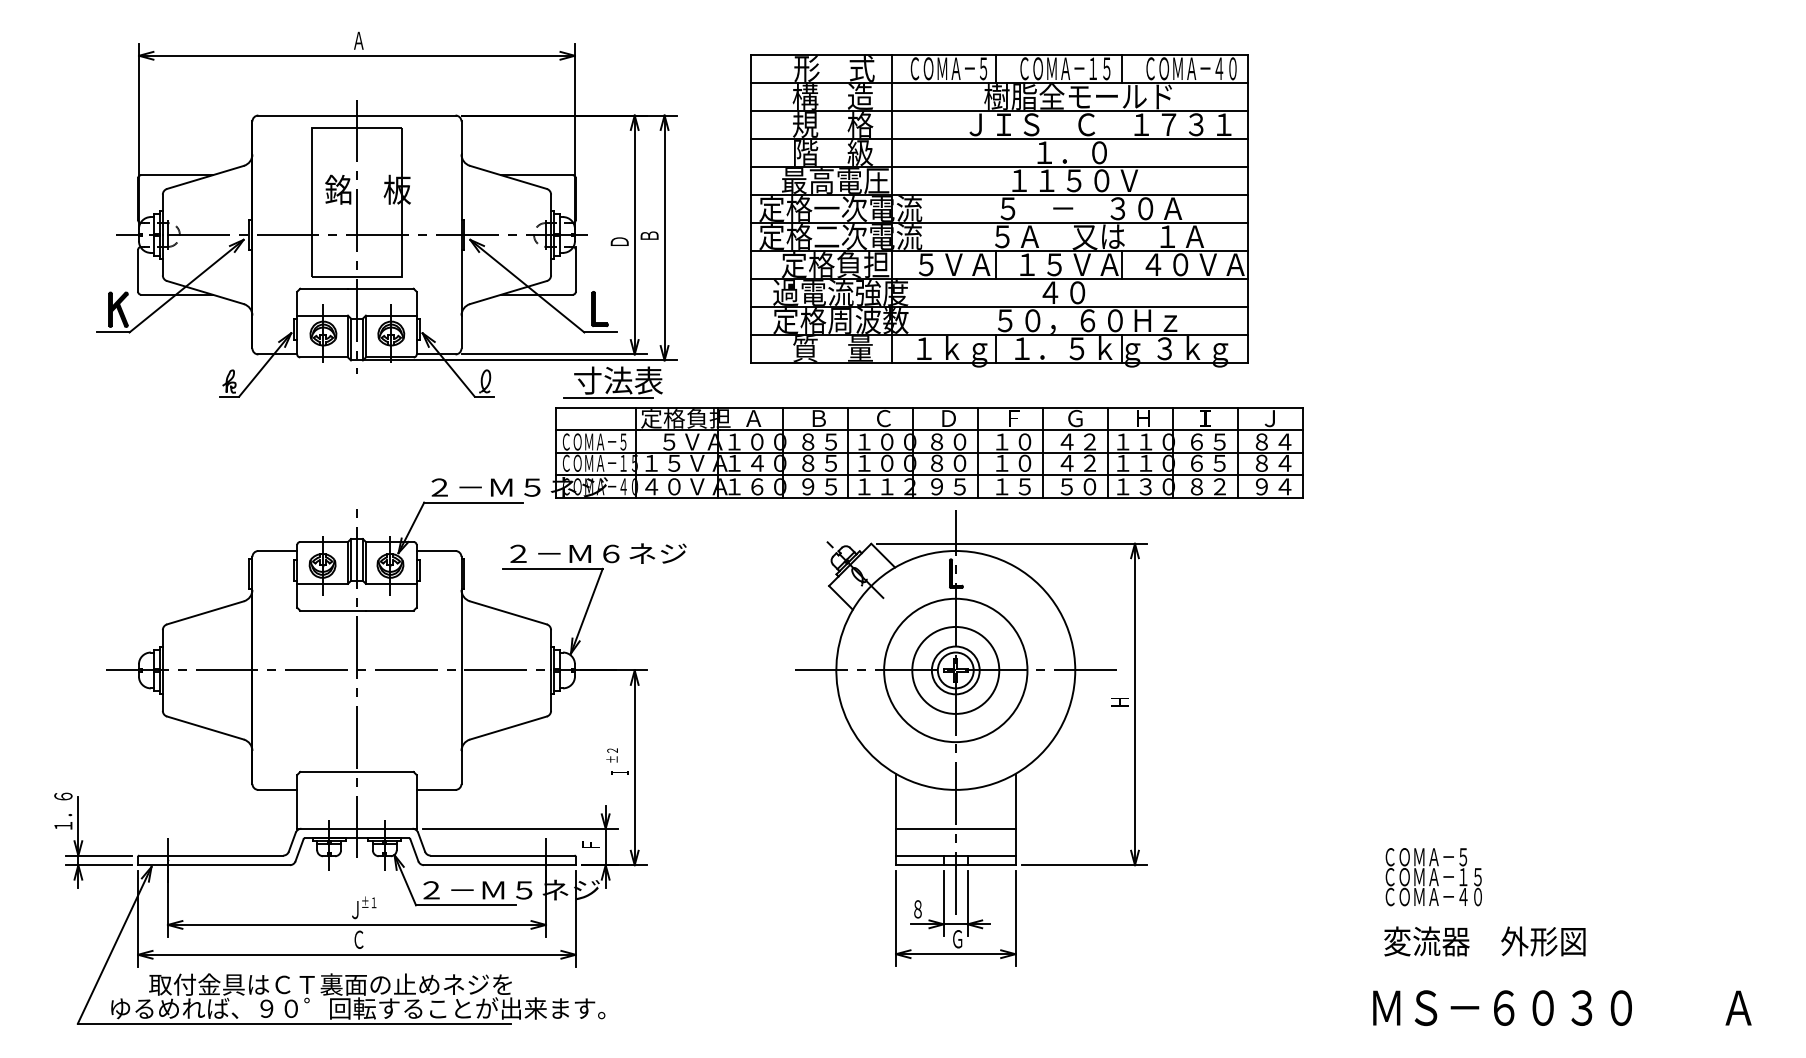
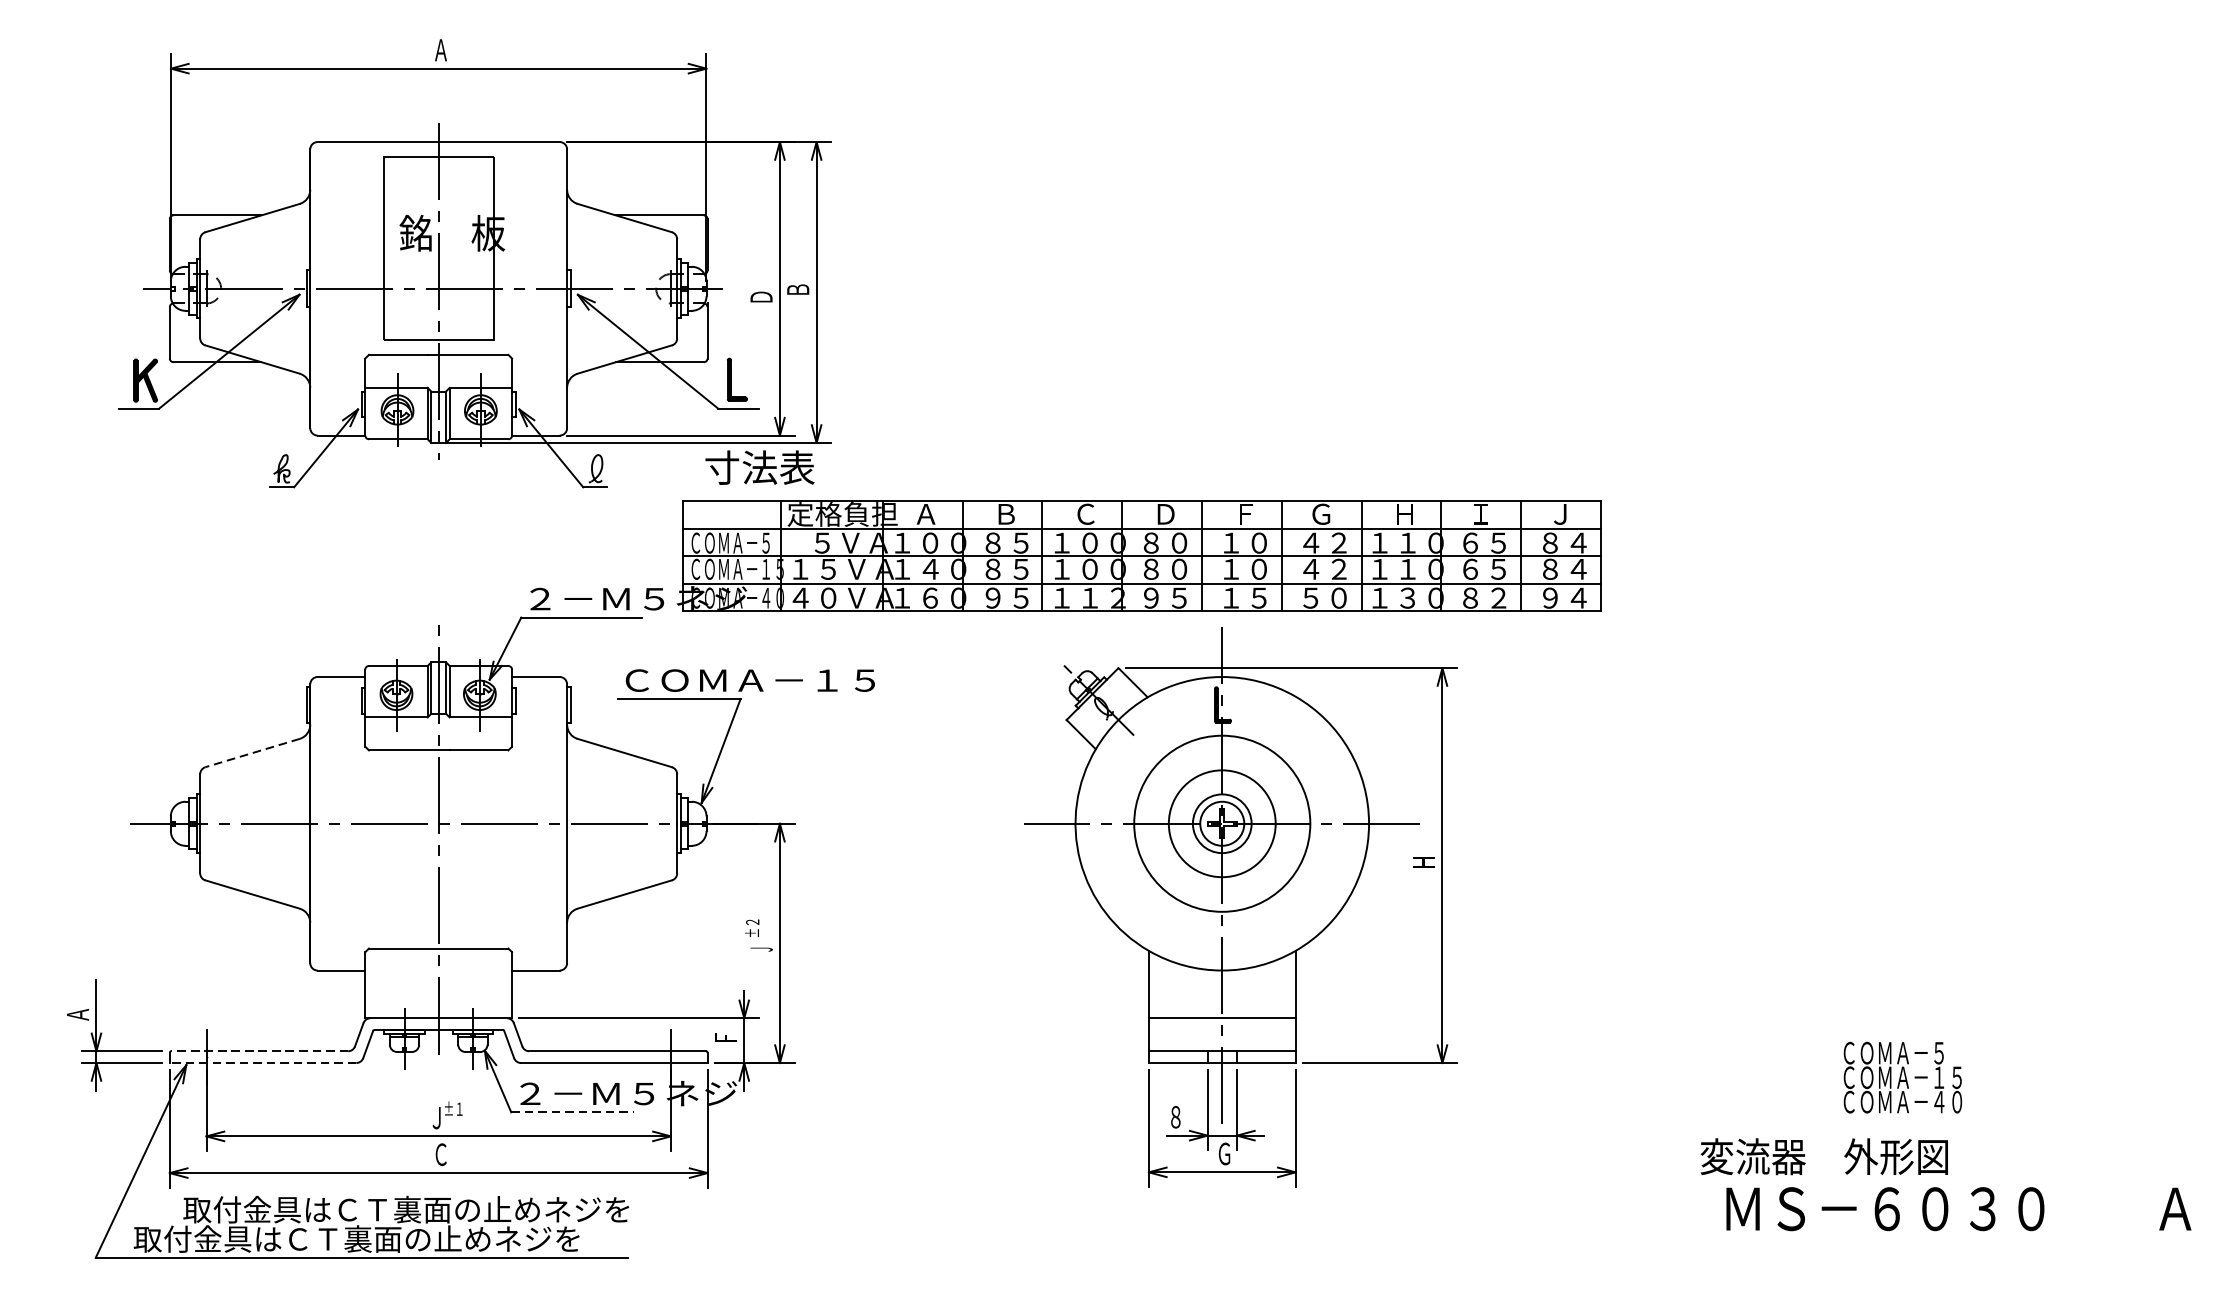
part: (999, 210) -> (1228, 258), removed
line: (608, 398) -> (747, 489), removed
text: (610, 553) -> (750, 680), ２－Ｍ６ネジ -> ＣＯＭＡ－１５
line: (205, 613) -> (252, 753), solid -> dashed
part: (971, 738) -> (1241, 907), moved
text: (619, 772) -> (761, 949), Ｉ -> Ｊ
text: (63, 811) -> (78, 997), １．６ -> Ａ
line: (211, 855) -> (259, 1051), solid -> dashed
line: (214, 865) -> (263, 1063), solid -> dashed
text: (1433, 877) -> (1902, 1078), moved
line: (465, 905) -> (572, 1112), solid -> dashed
text: (356, 1008) -> (438, 1239), ゆるめれば、９０゜回転することが出来ます。 -> 取付金具はＣＴ裏面の止めネジを
text: (1562, 1008) -> (1959, 1209), moved

